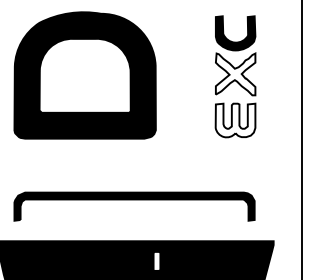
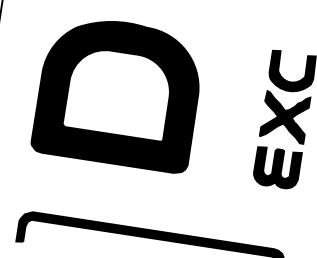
fill: (235, 74) -> (284, 117), added
fill: (235, 120) -> (277, 168), added

